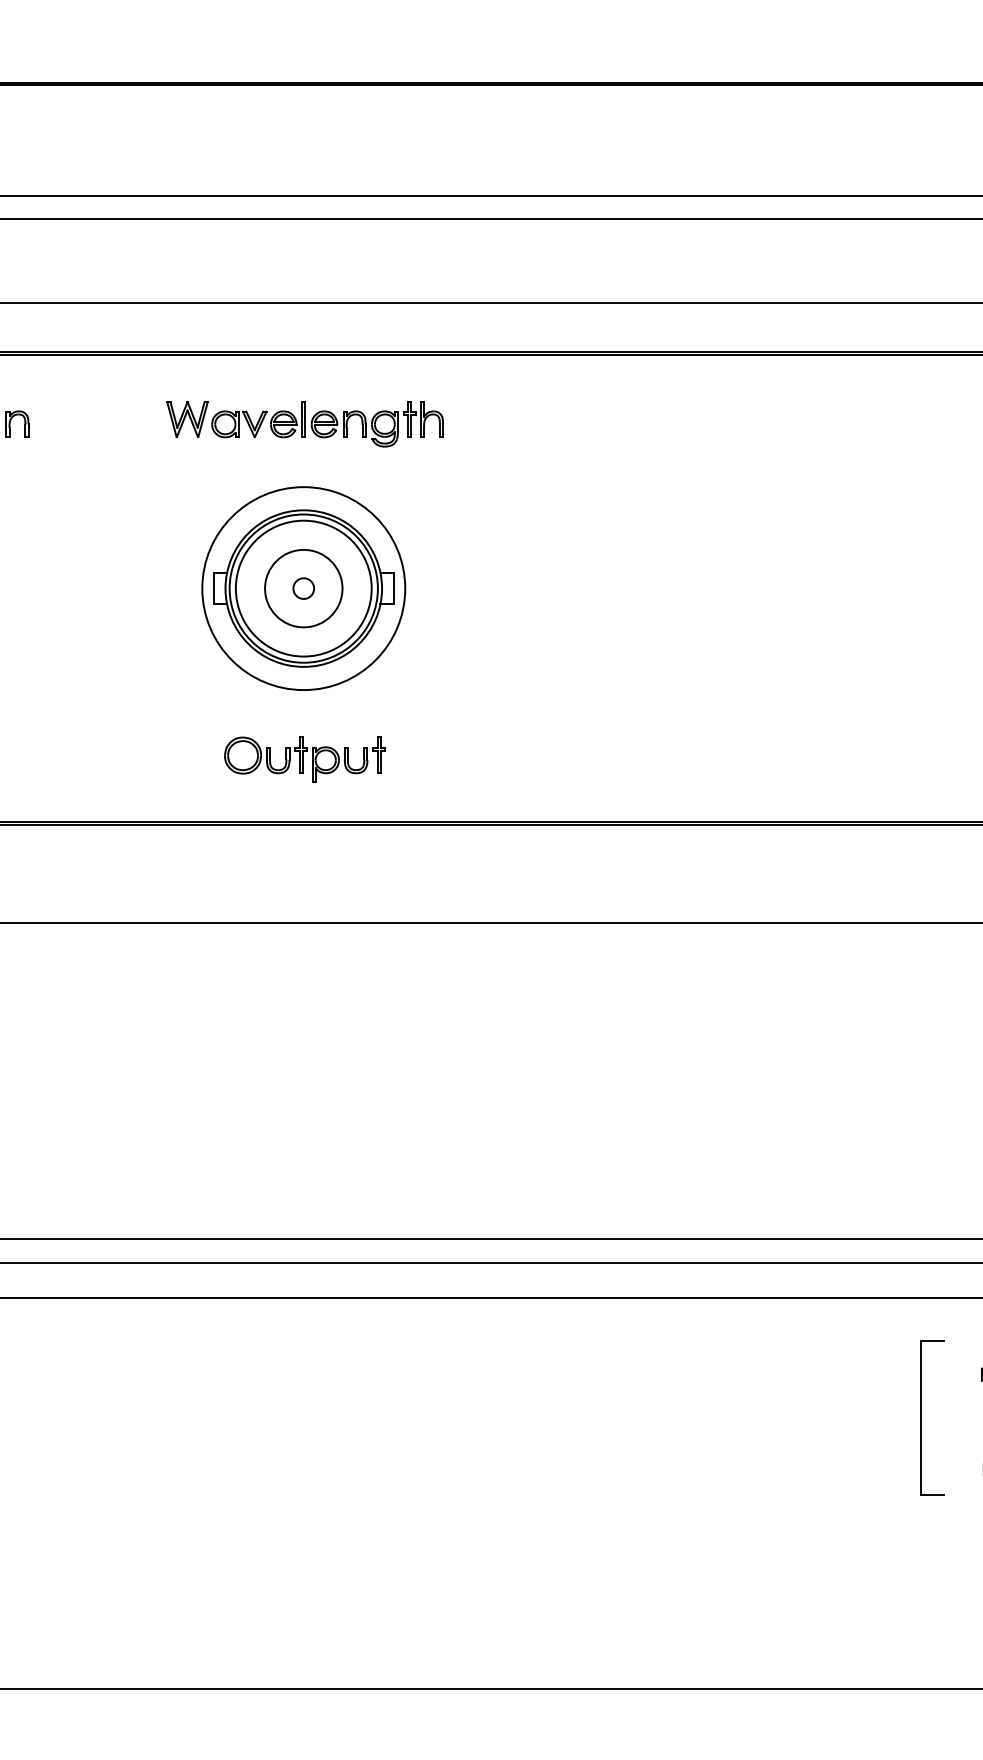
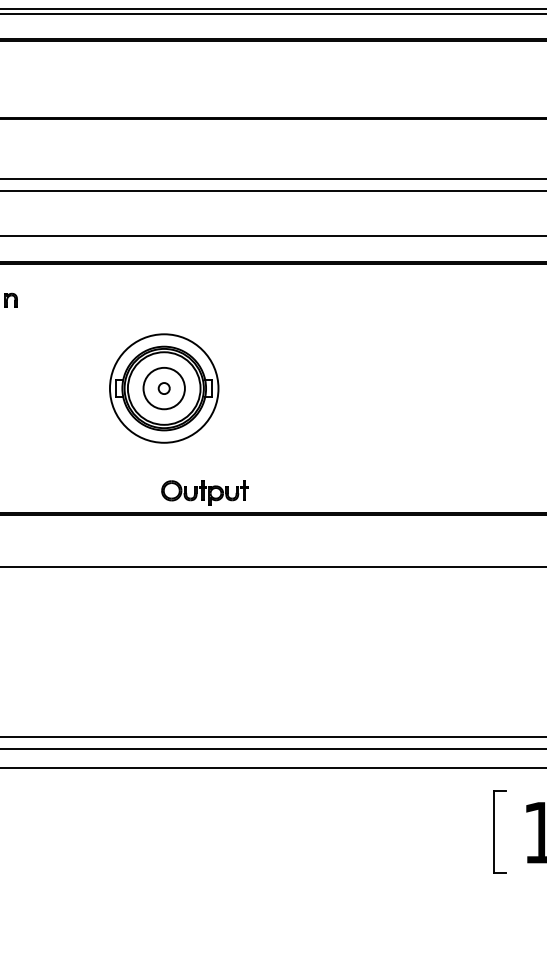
part: (304, 423) -> (164, 300), removed
part: (304, 758) -> (204, 492), moved

